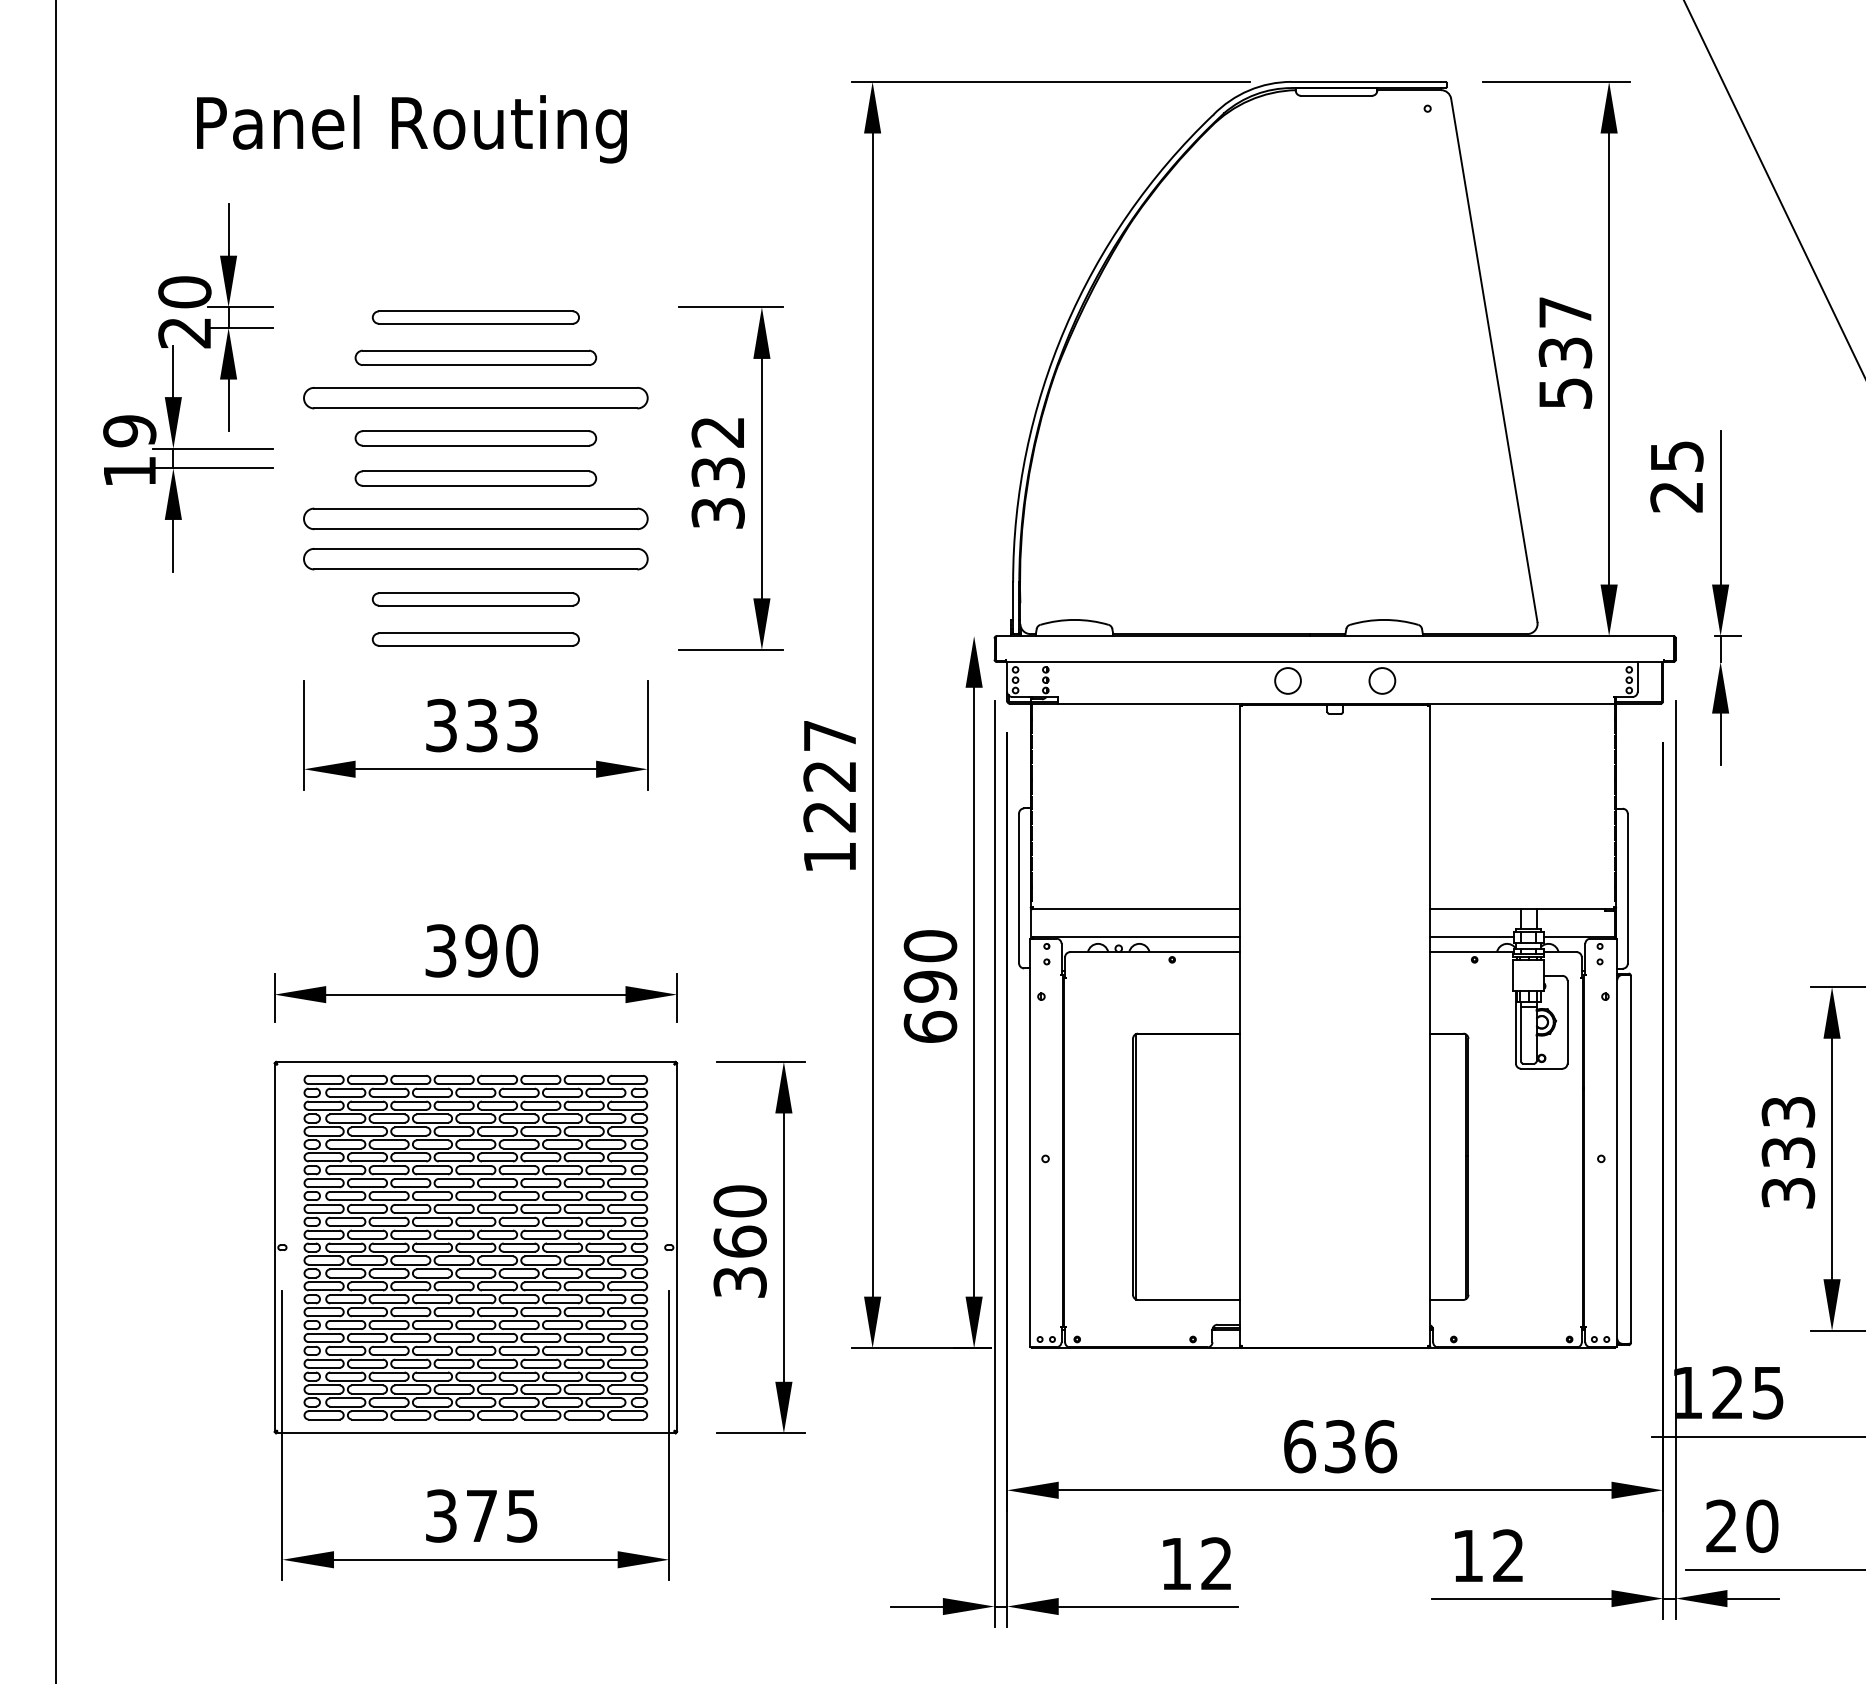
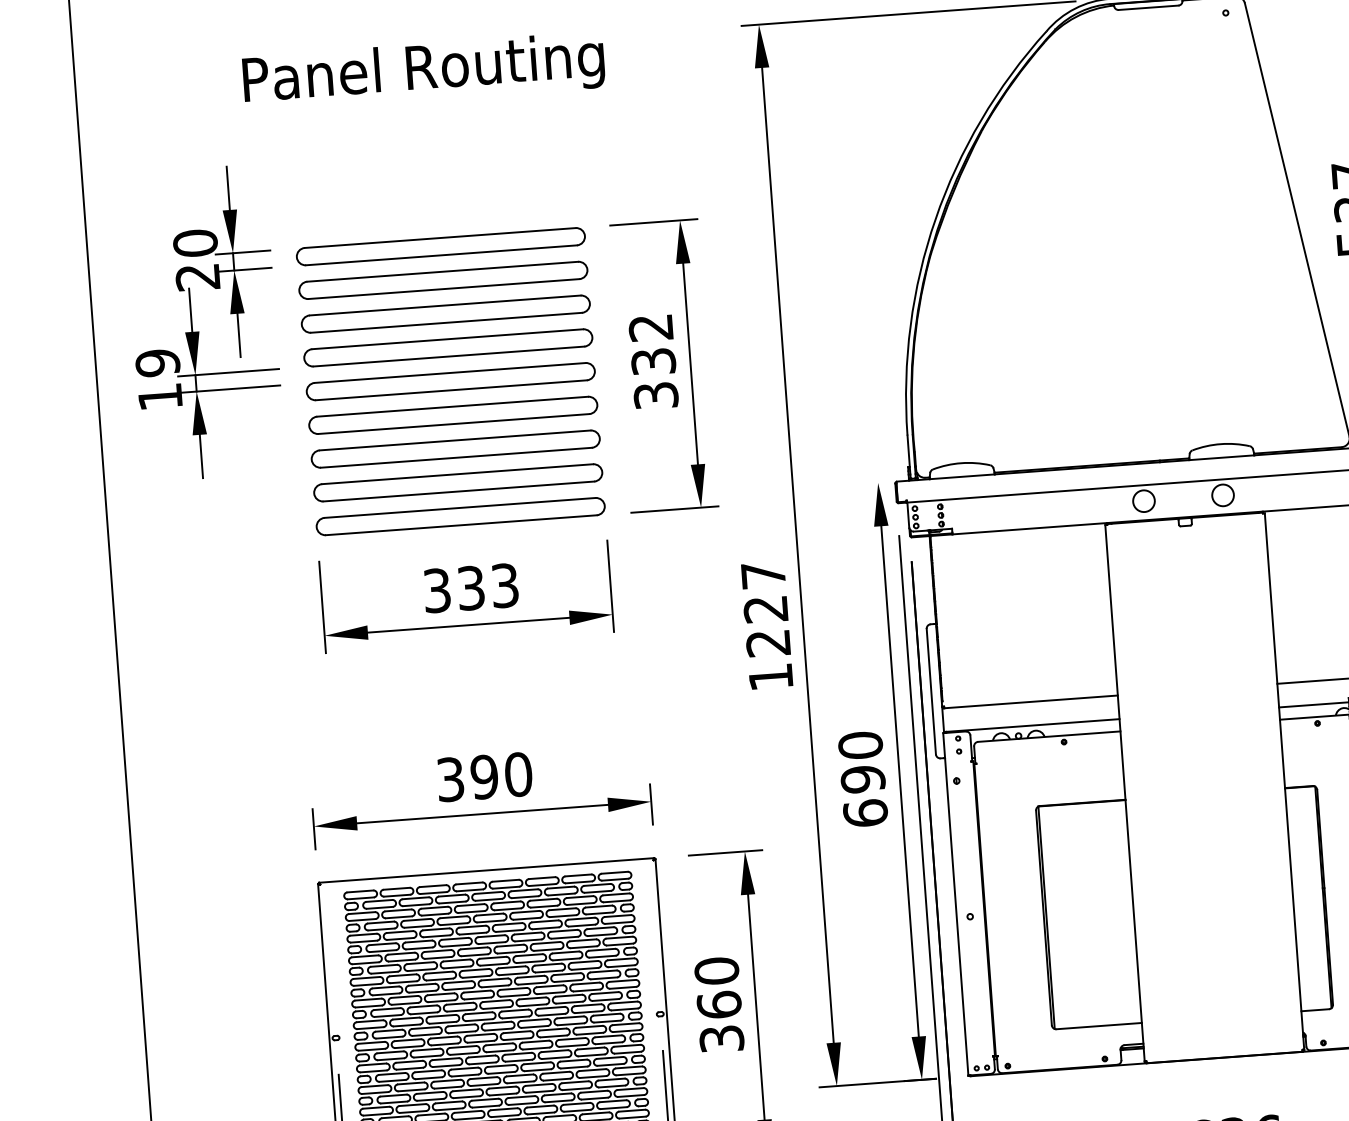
text: (411, 129) -> (423, 72), moved
part: (475, 317) -> (440, 246), size x1.67
part: (475, 357) -> (443, 280), size x1.43
part: (475, 438) -> (448, 348), size x1.43
part: (475, 478) -> (450, 381), size x1.43
part: (475, 599) -> (457, 482), size x1.67
part: (475, 639) -> (460, 516), size x1.67

